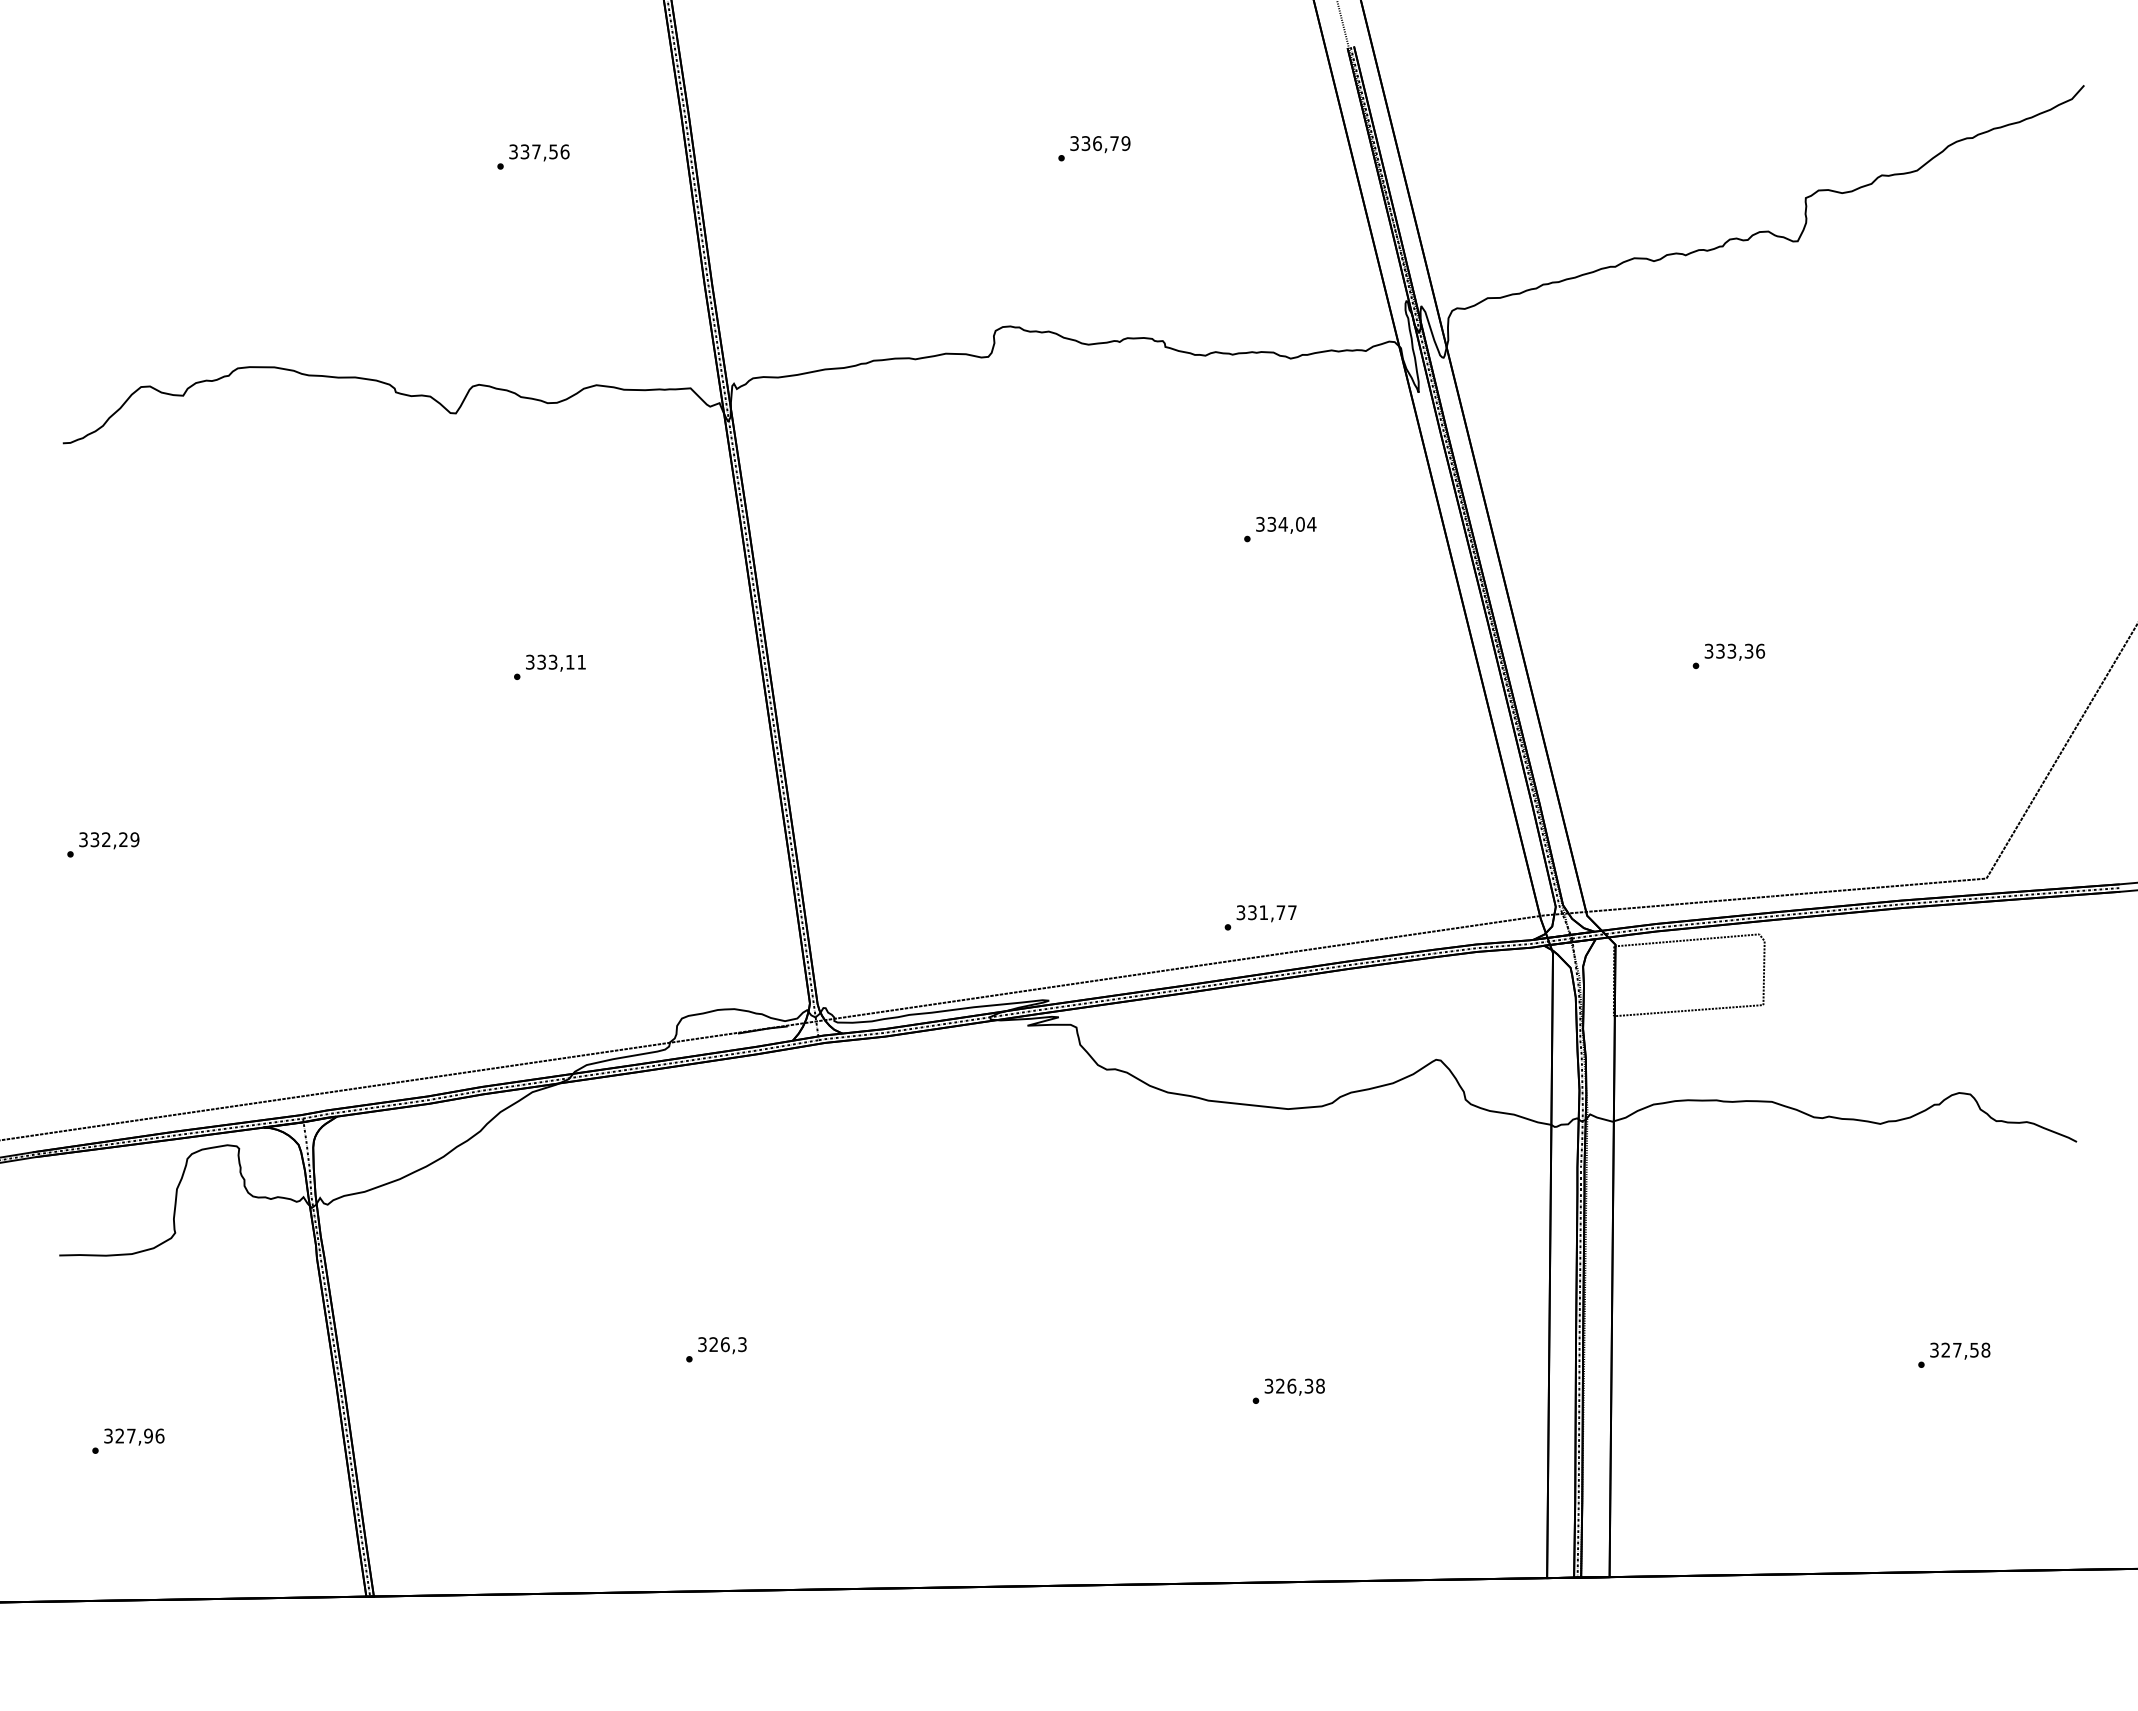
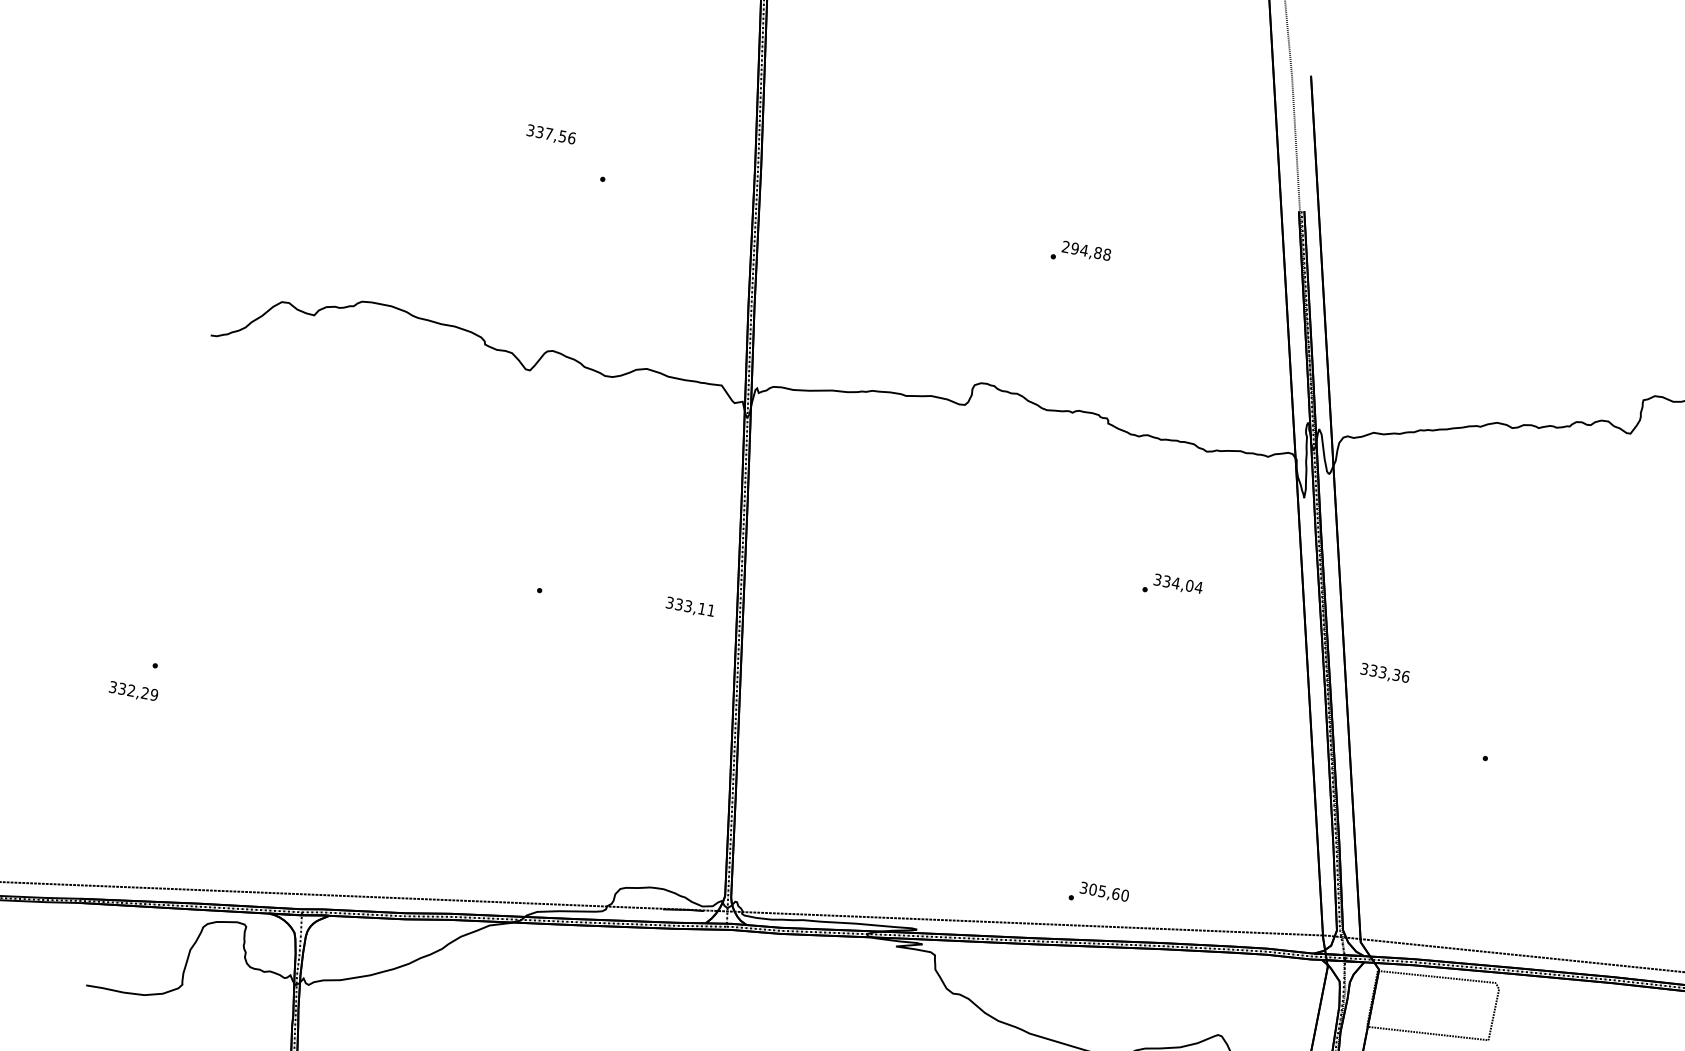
text: (1100, 143) -> (1086, 250), 336,79 -> 294,88
text: (539, 152) -> (551, 134), moved
text: (1734, 651) -> (1384, 673), moved
text: (555, 662) -> (690, 606), moved
text: (109, 840) -> (133, 691), moved
text: (1272, 912) -> (1109, 892), 331,77 -> 305,60

